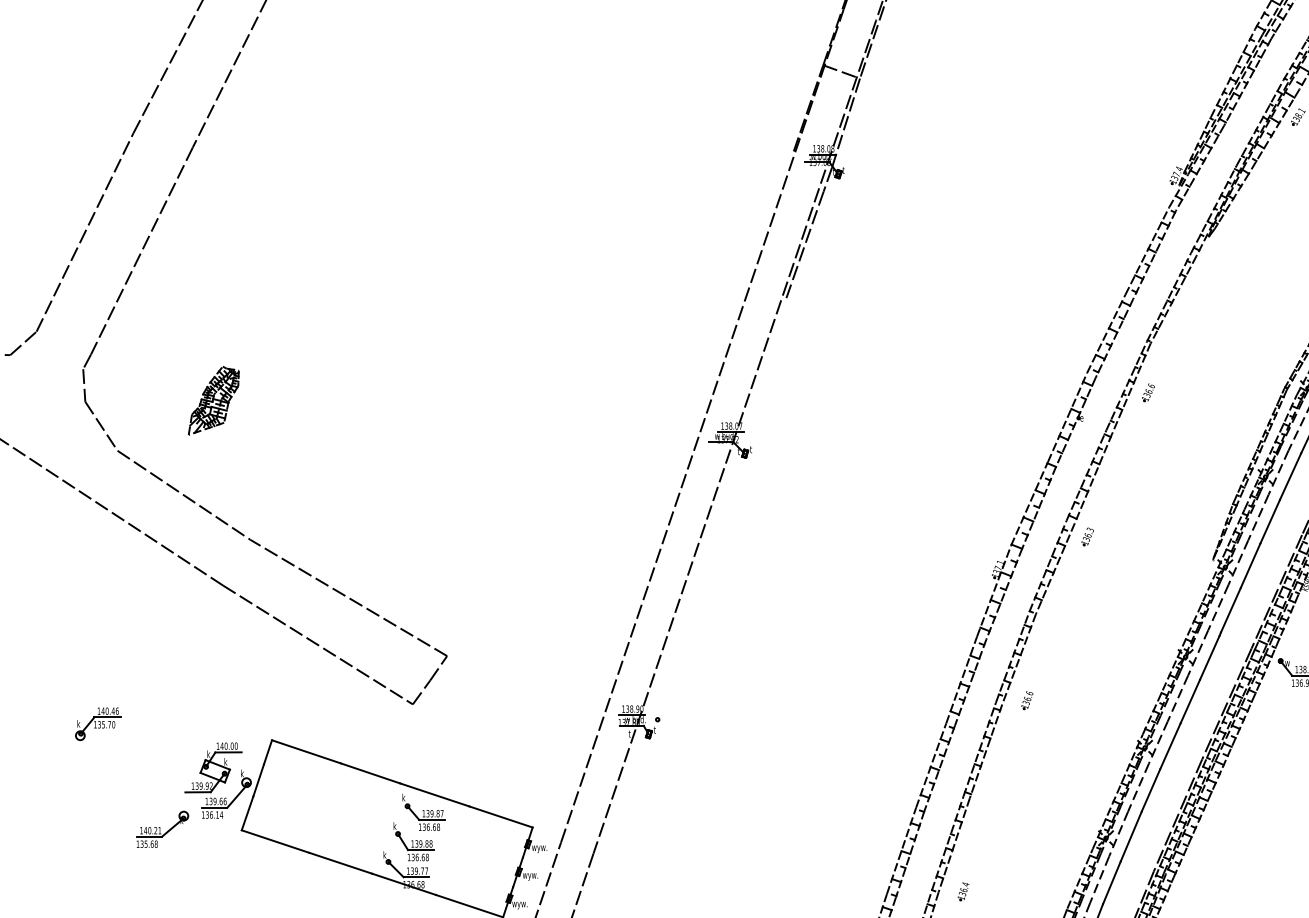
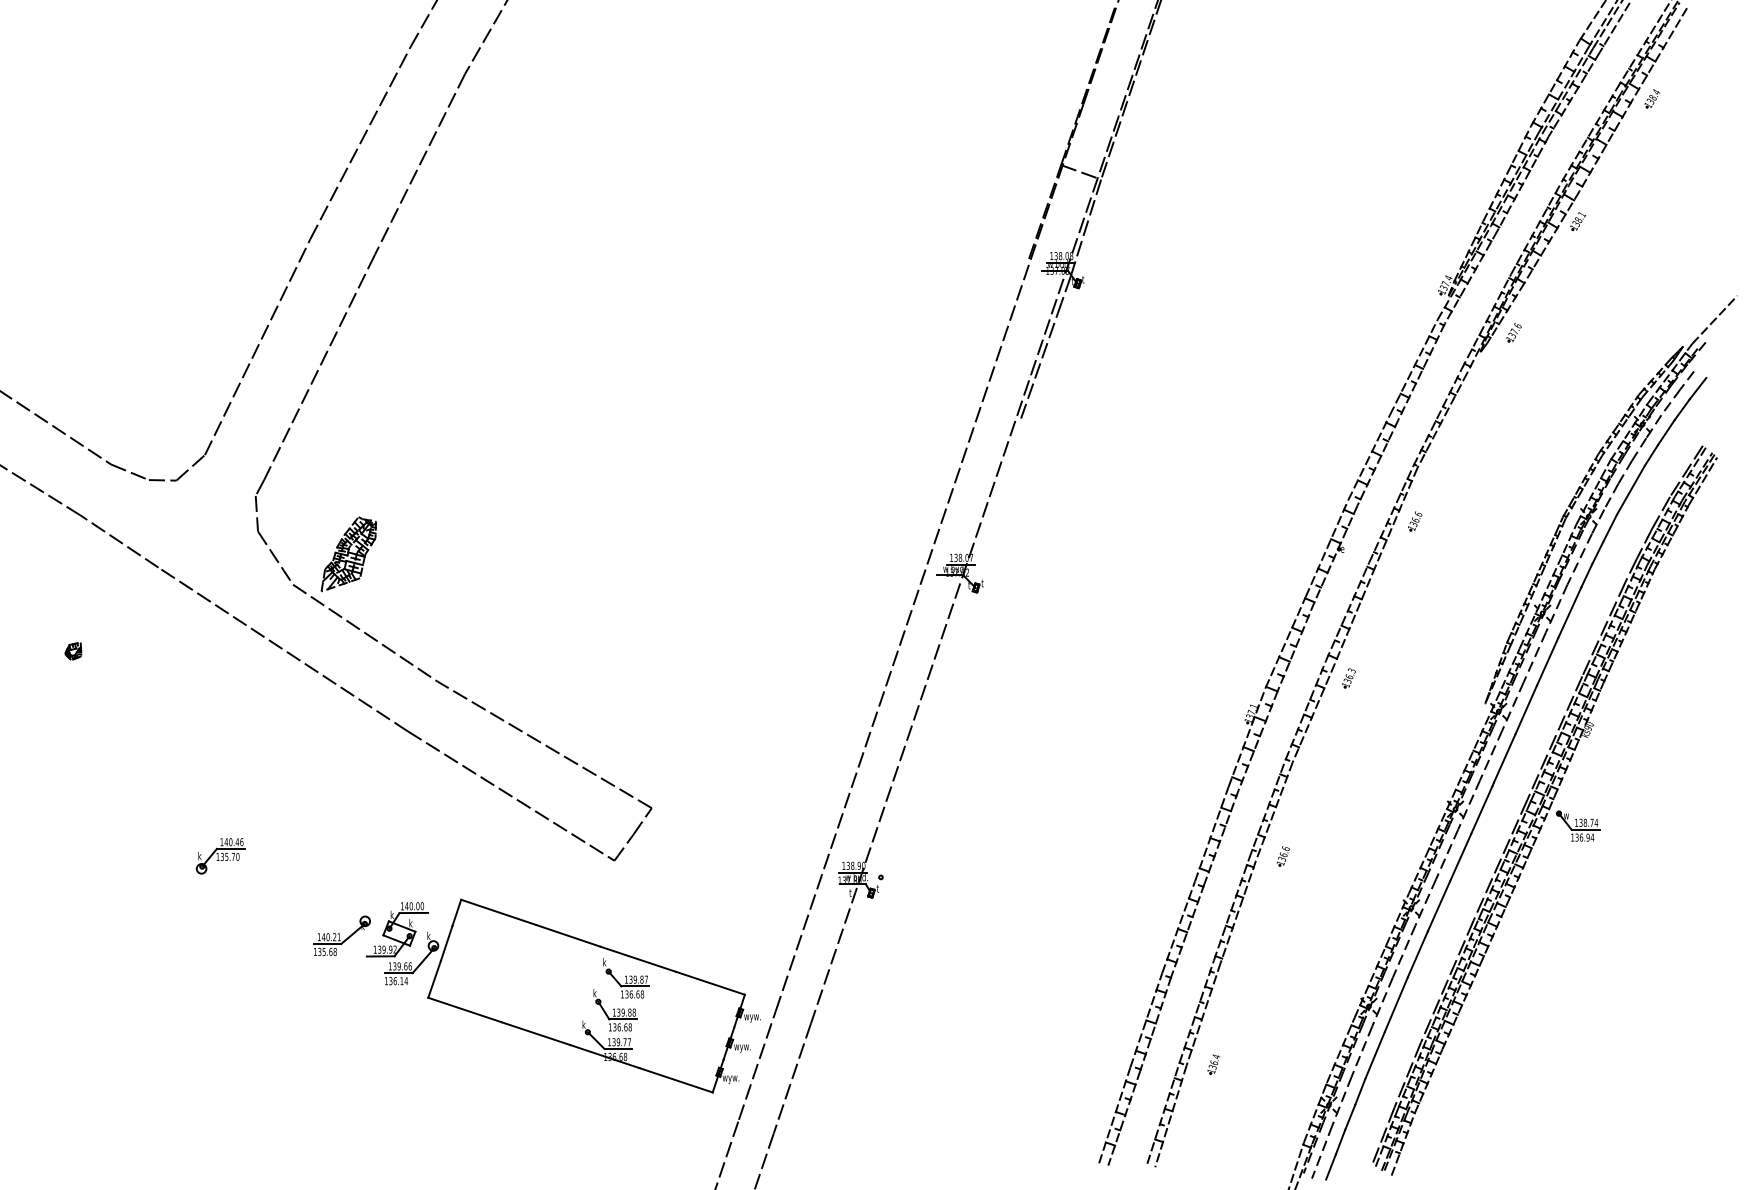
part: (1238, 219) -> (1513, 332), added
part: (213, 400) -> (348, 554), moved
part: (97, 724) -> (220, 856), moved
part: (162, 829) -> (341, 935), moved

